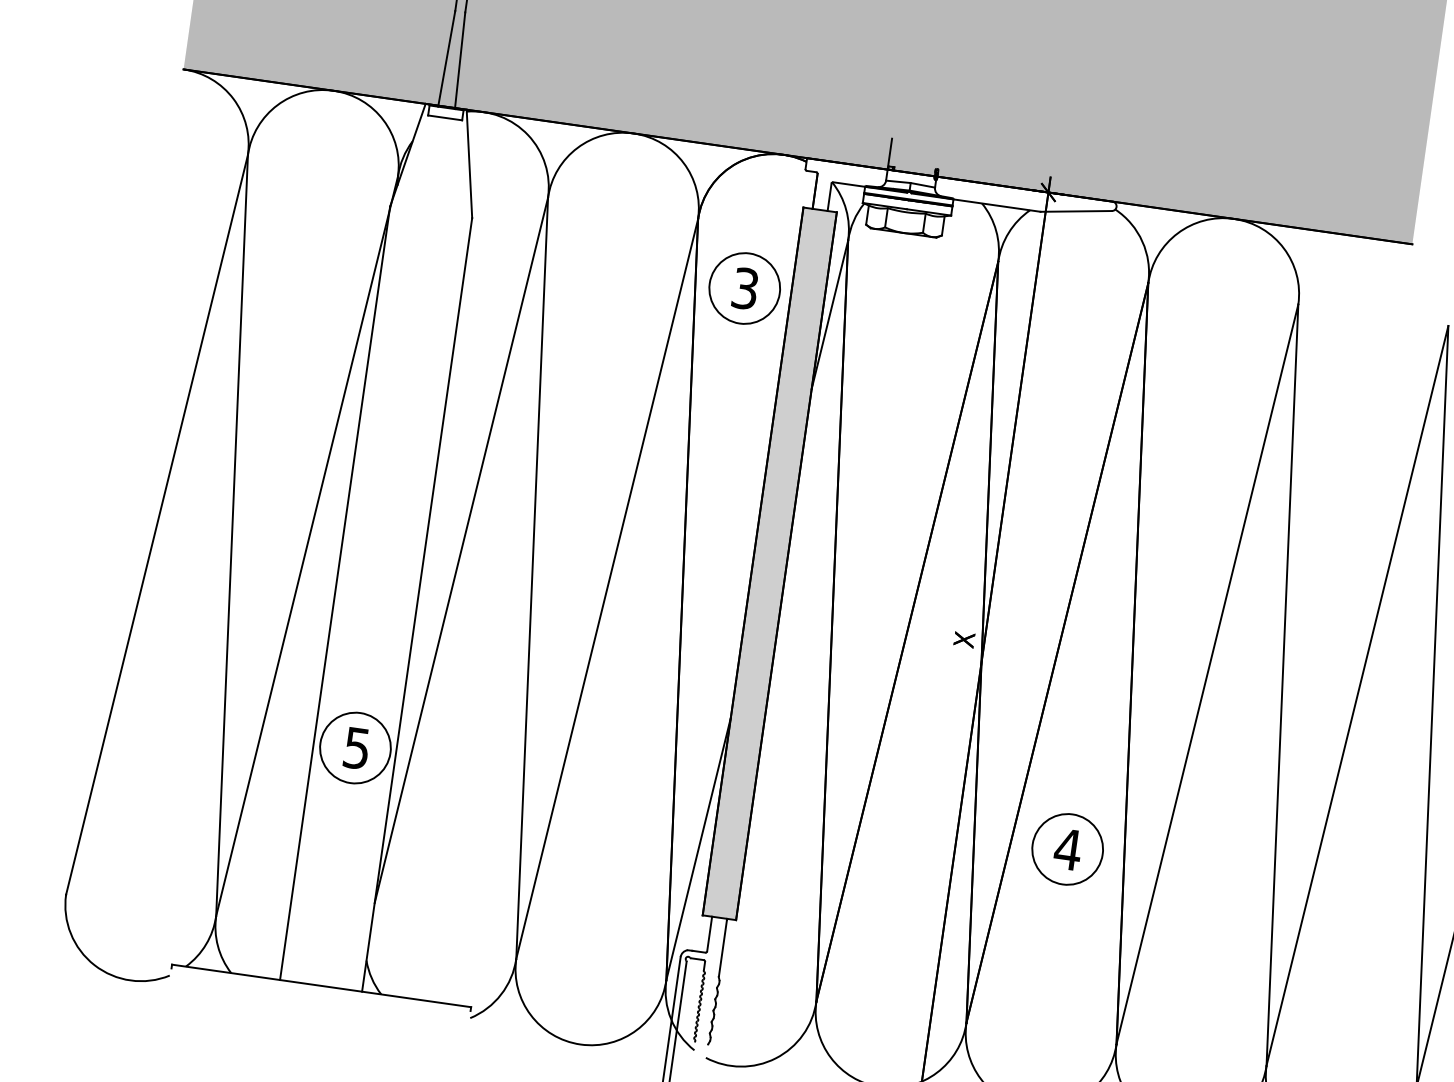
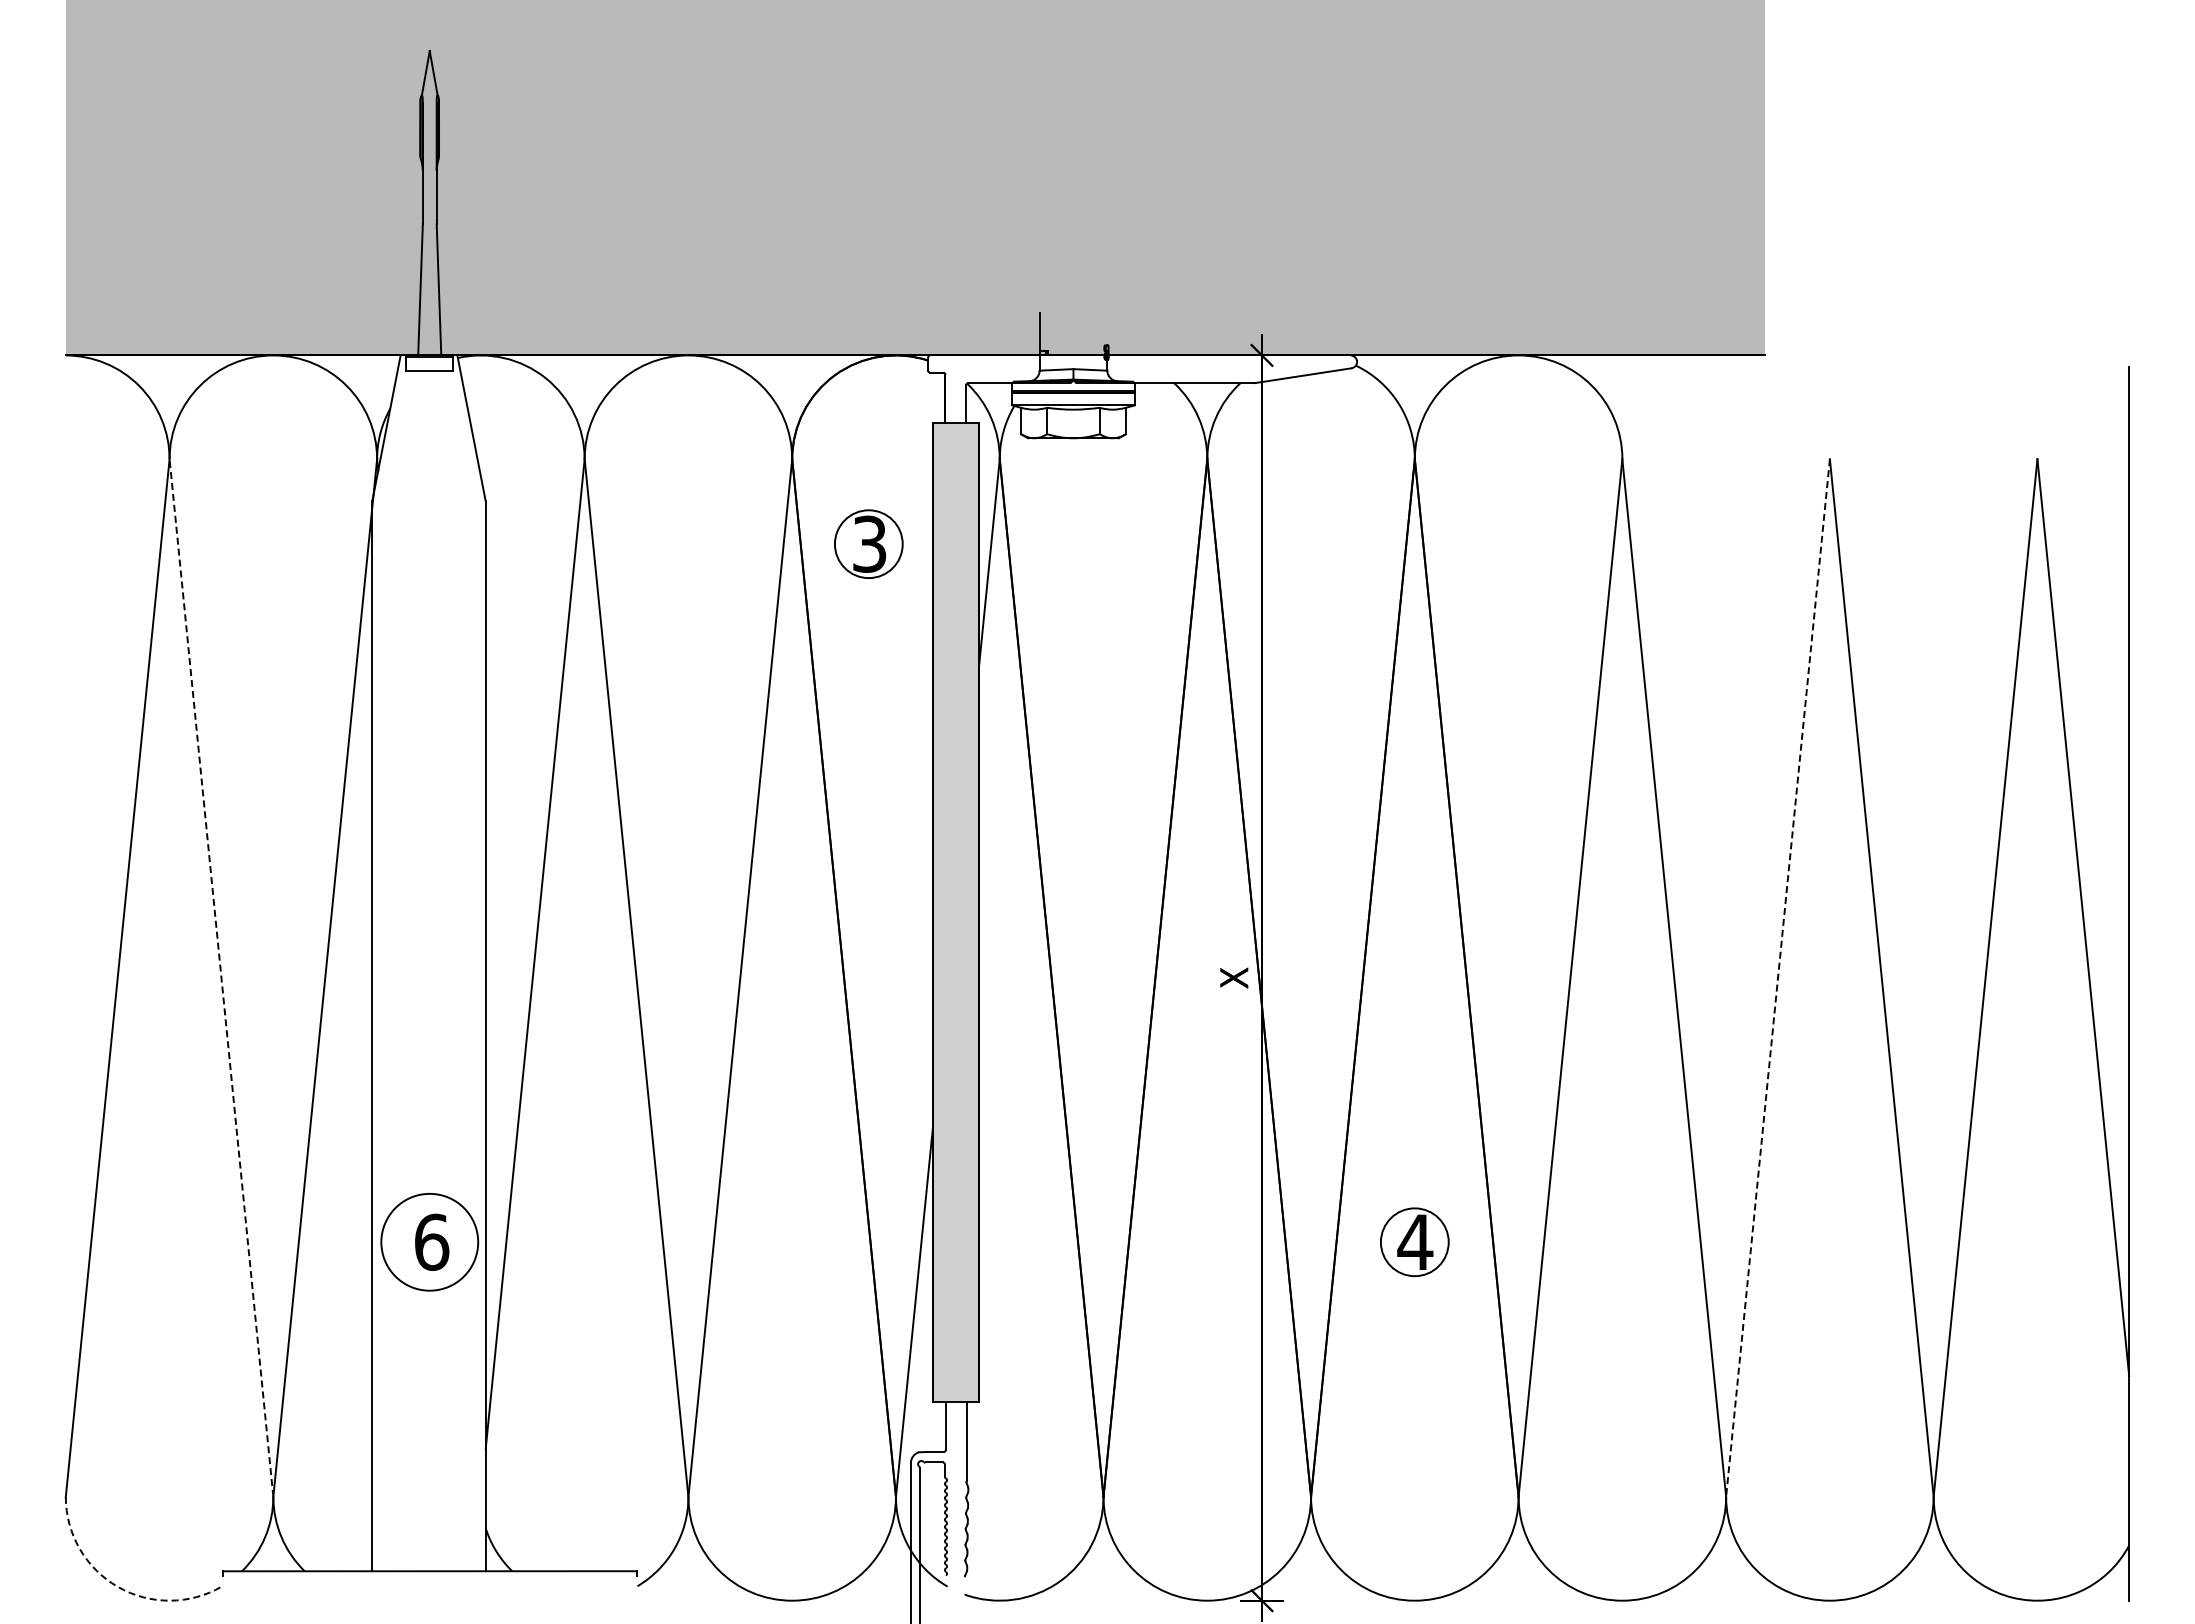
circle: (744, 287) -> (868, 543), size x0.7
line: (232, 535) -> (221, 977), solid -> dashed
line: (1357, 696) -> (1777, 978), solid -> dashed
text: (357, 747) -> (432, 1241), 5 -> 6
circle: (1067, 848) -> (1414, 1241), size x0.7
arc: (94, 964) -> (117, 1586), solid -> dashed

